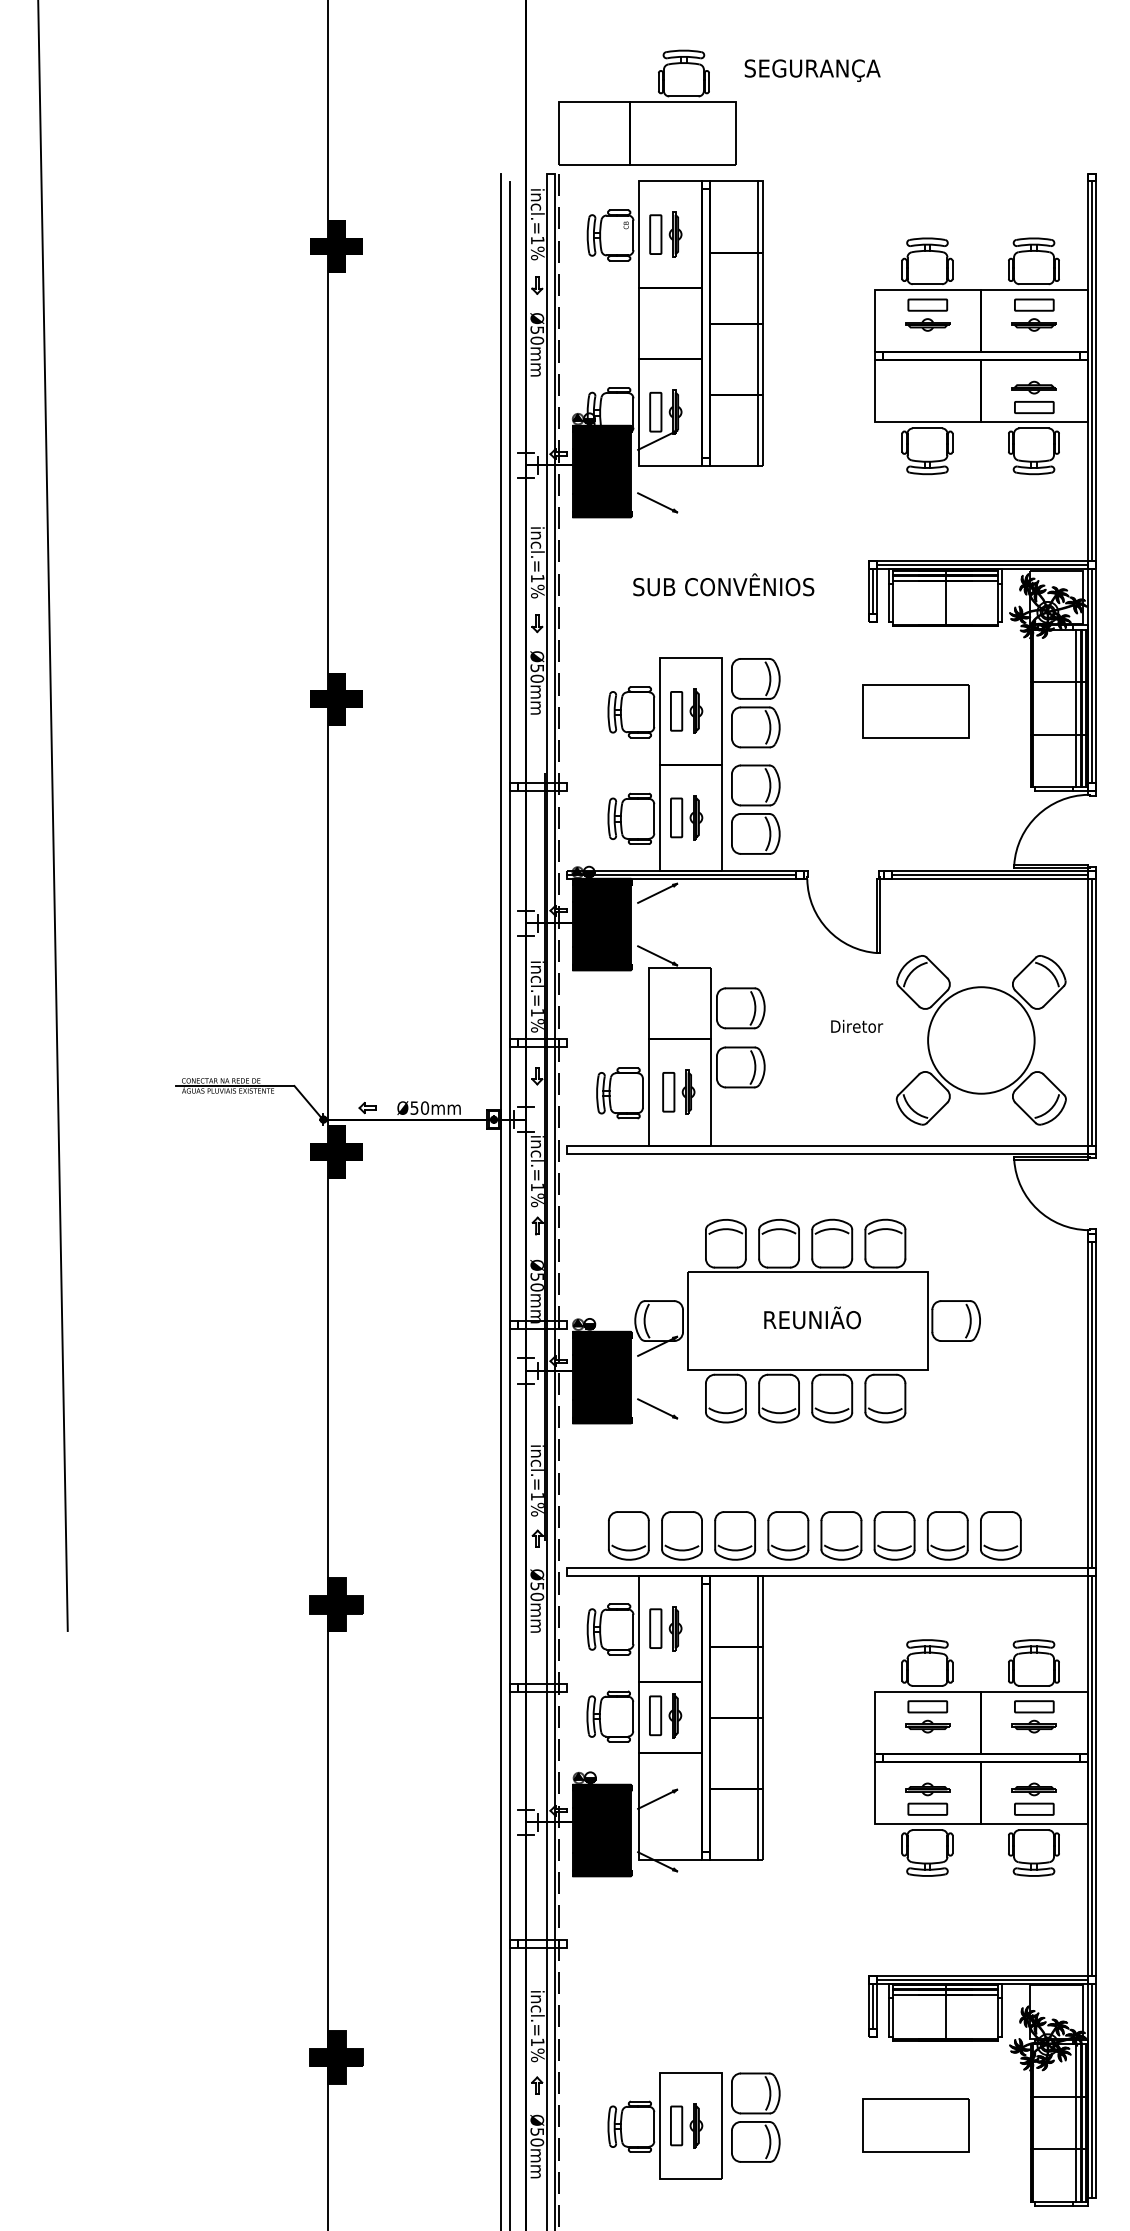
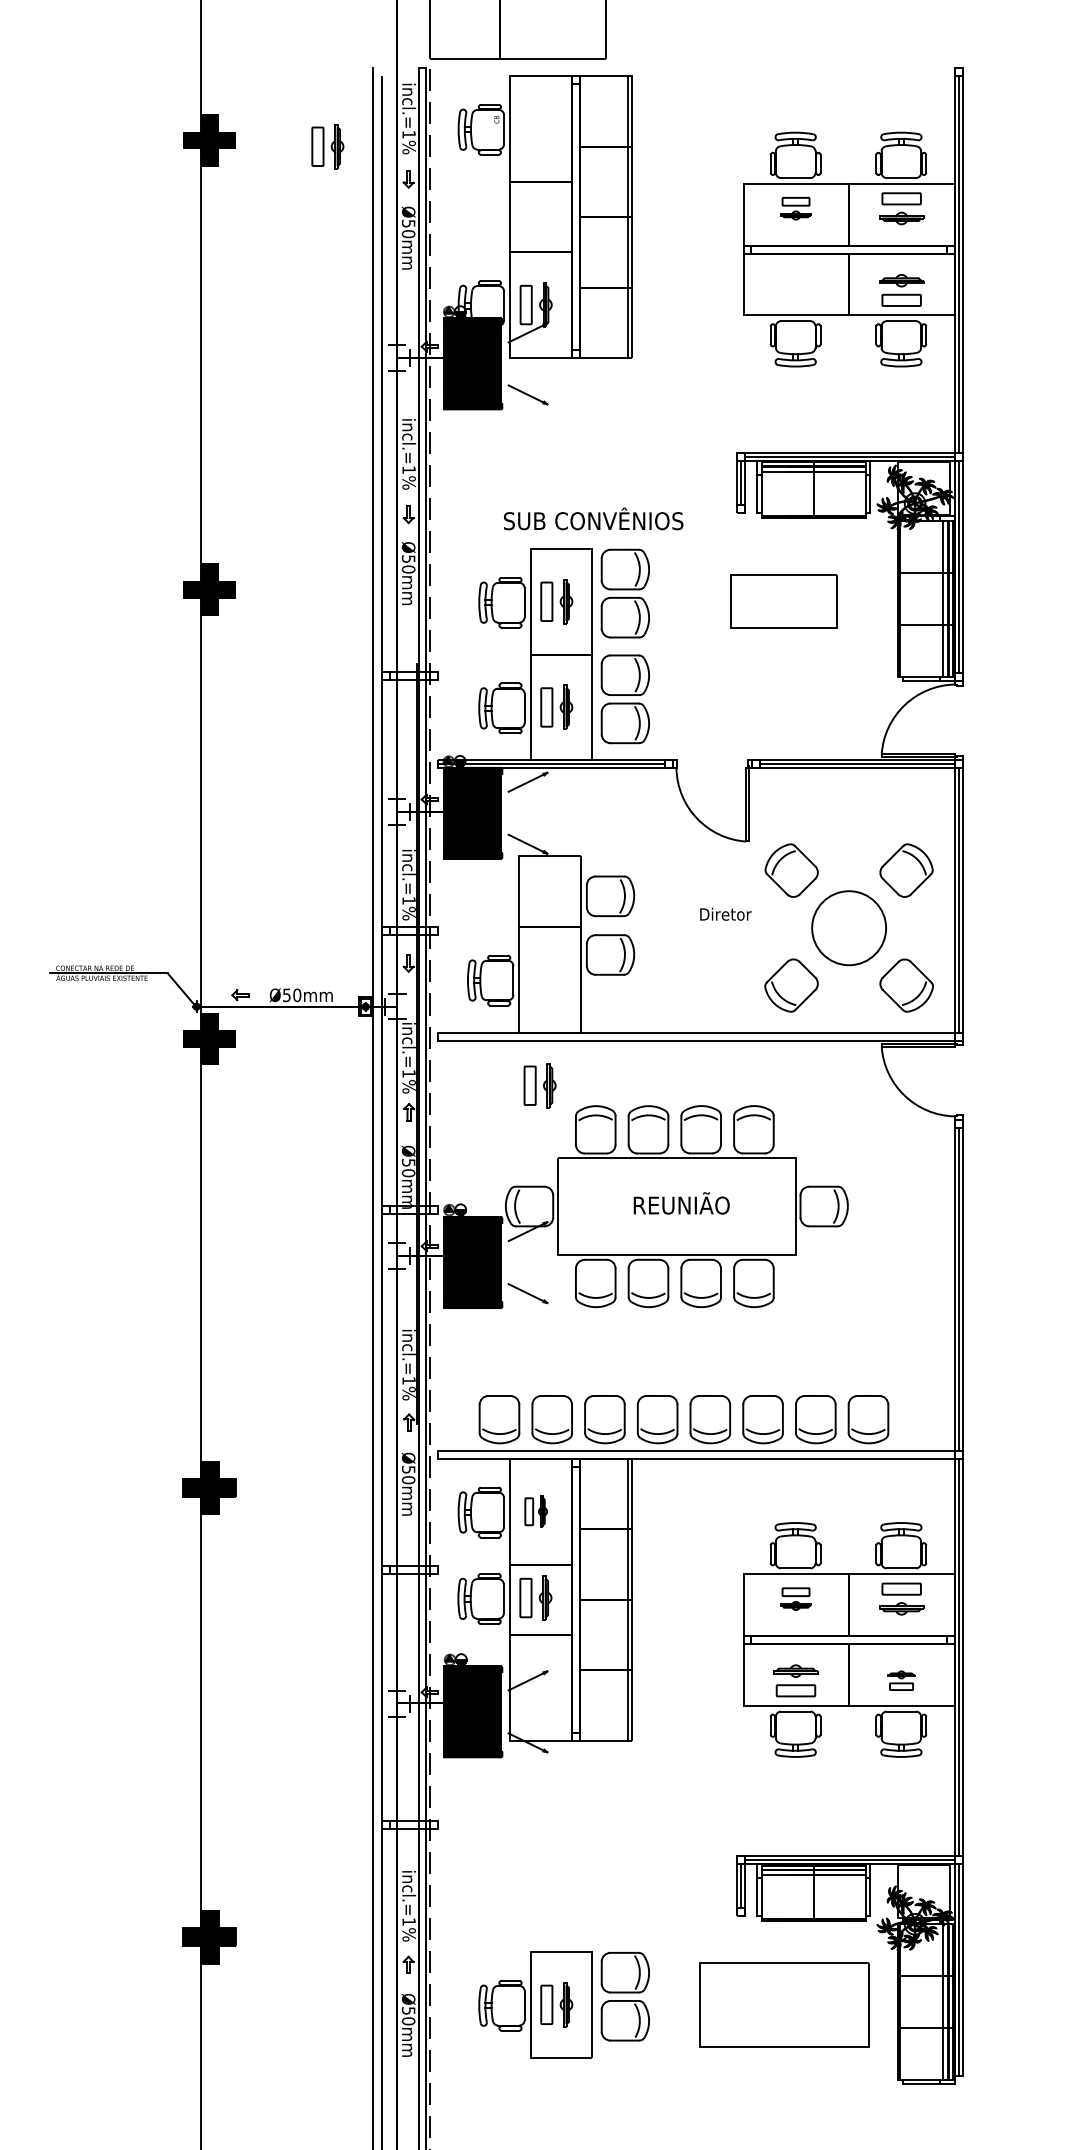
part: (665, 234) -> (327, 146), moved
part: (927, 314) -> (795, 208), size x0.7
text: (723, 584) -> (593, 518), moved
circle: (981, 1040) -> (849, 928), size x0.7
part: (678, 1091) -> (539, 1084), moved
part: (665, 1628) -> (535, 1511), size x0.7
part: (927, 1716) -> (795, 1598), size x0.7
part: (1033, 1798) -> (900, 1680), size x0.6
part: (915, 2125) -> (783, 2004), size x1.6

